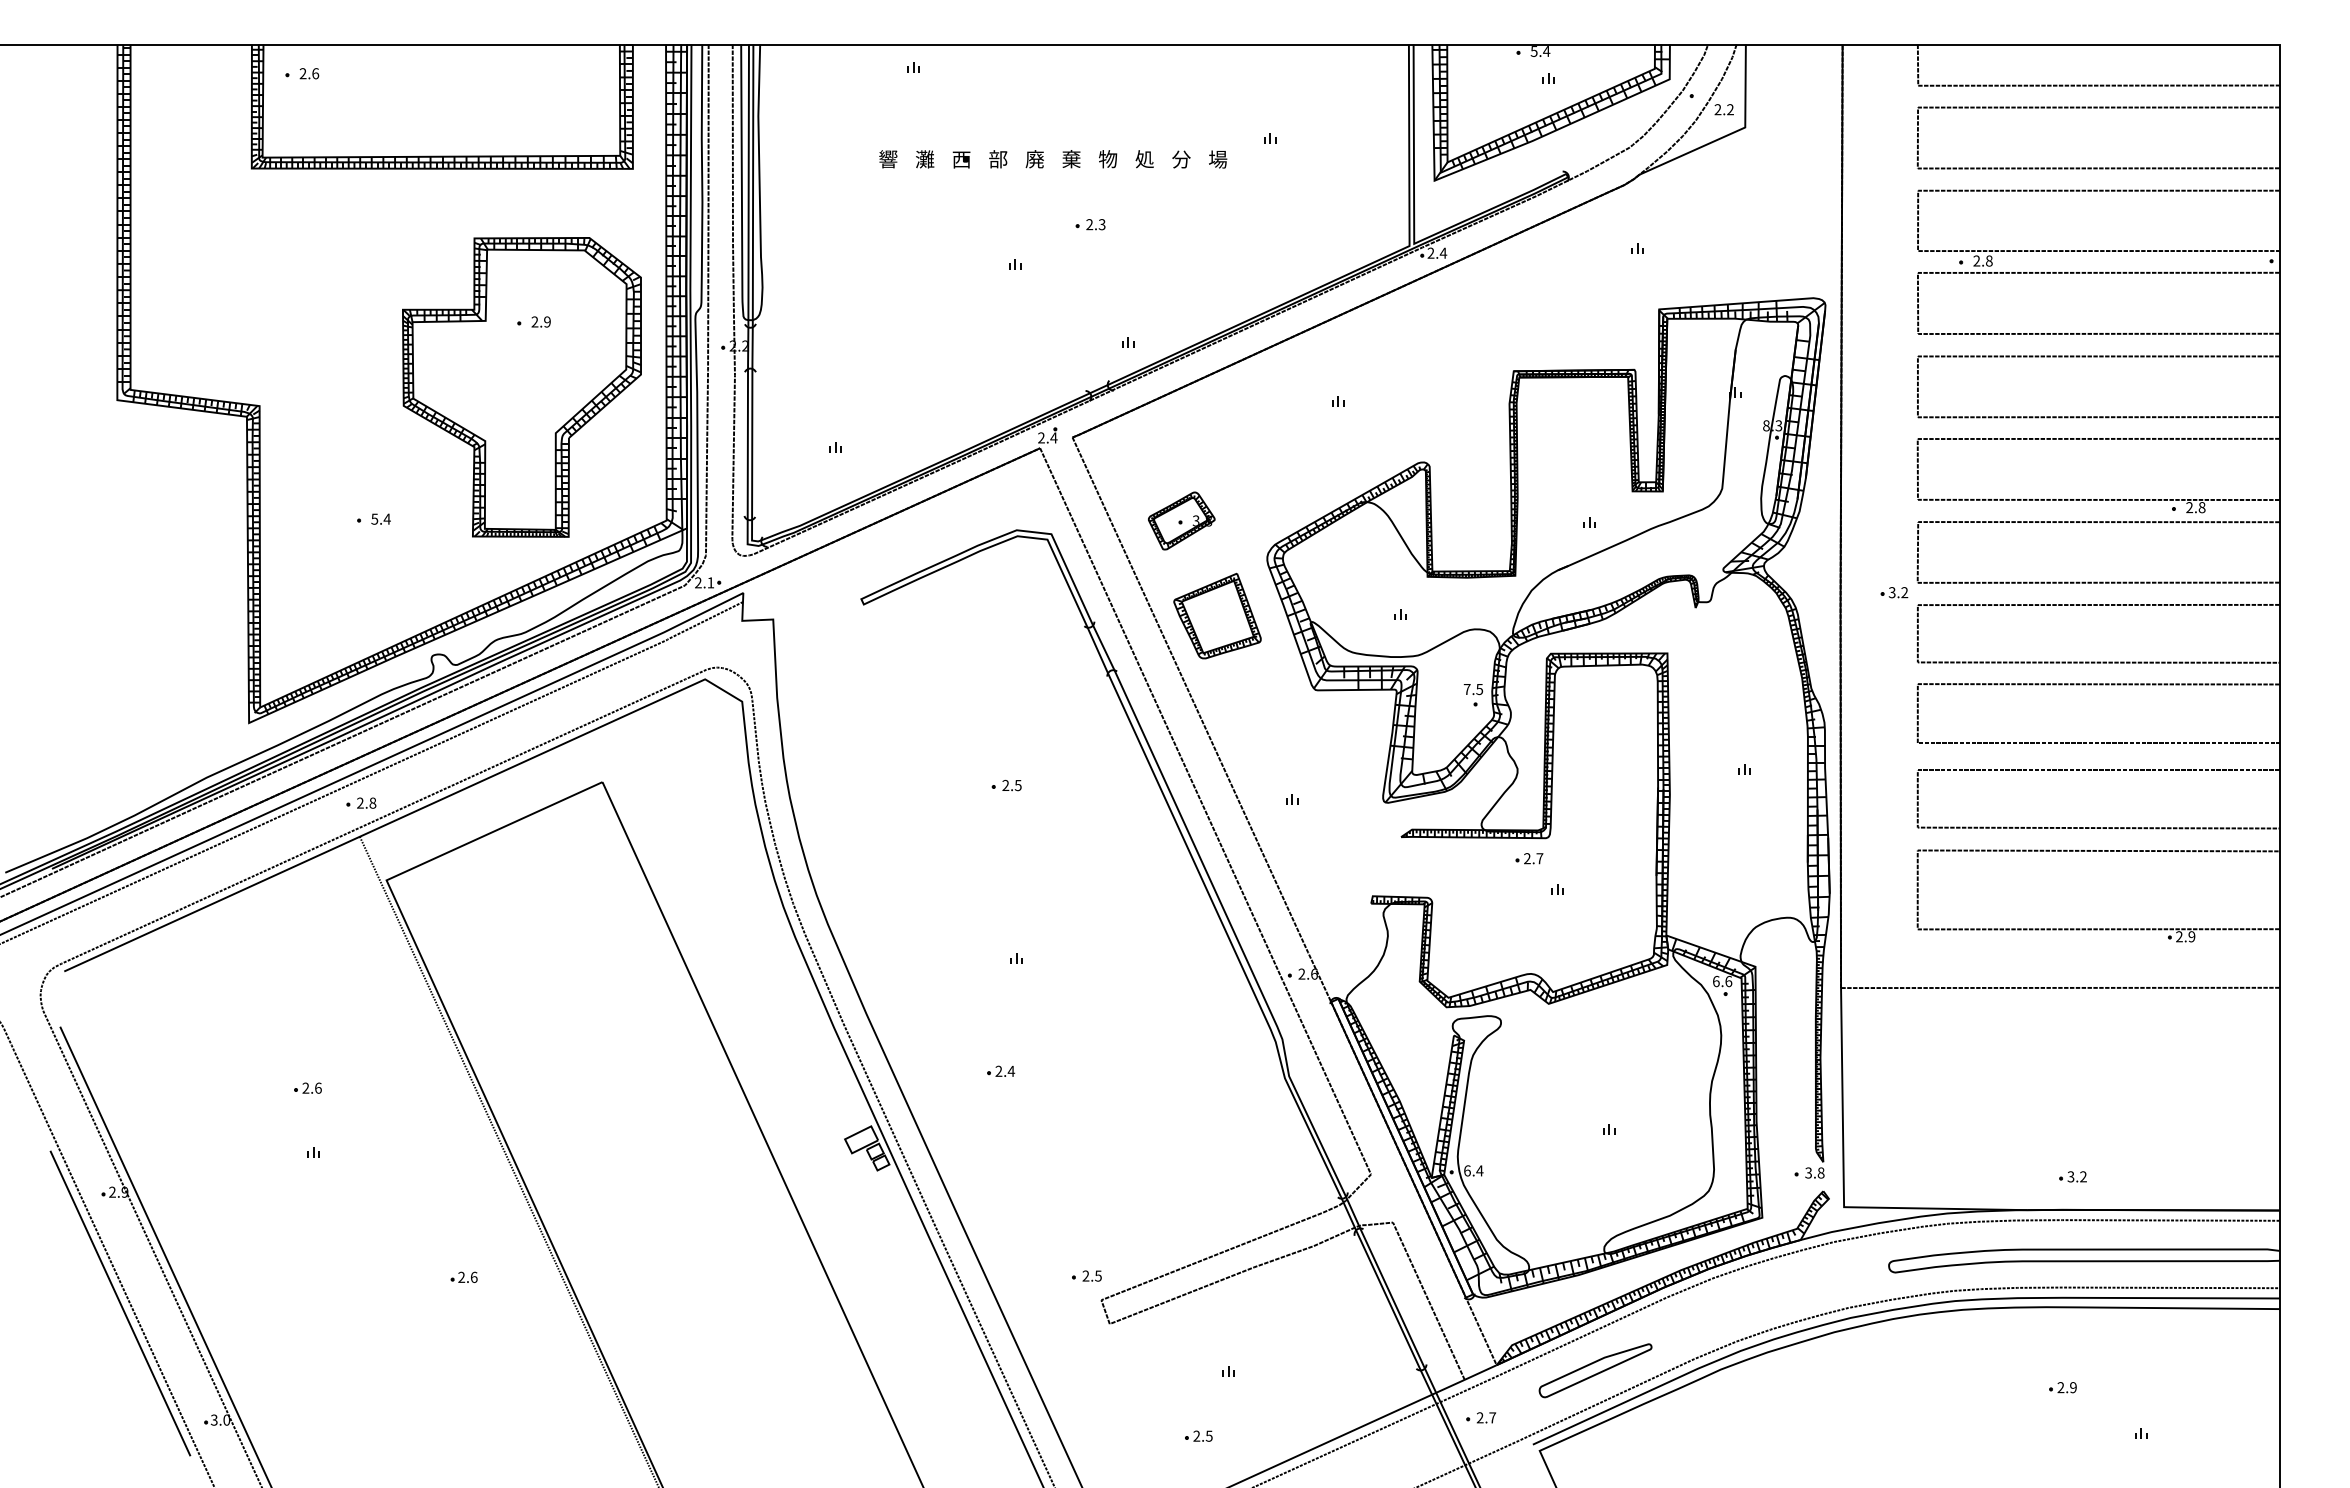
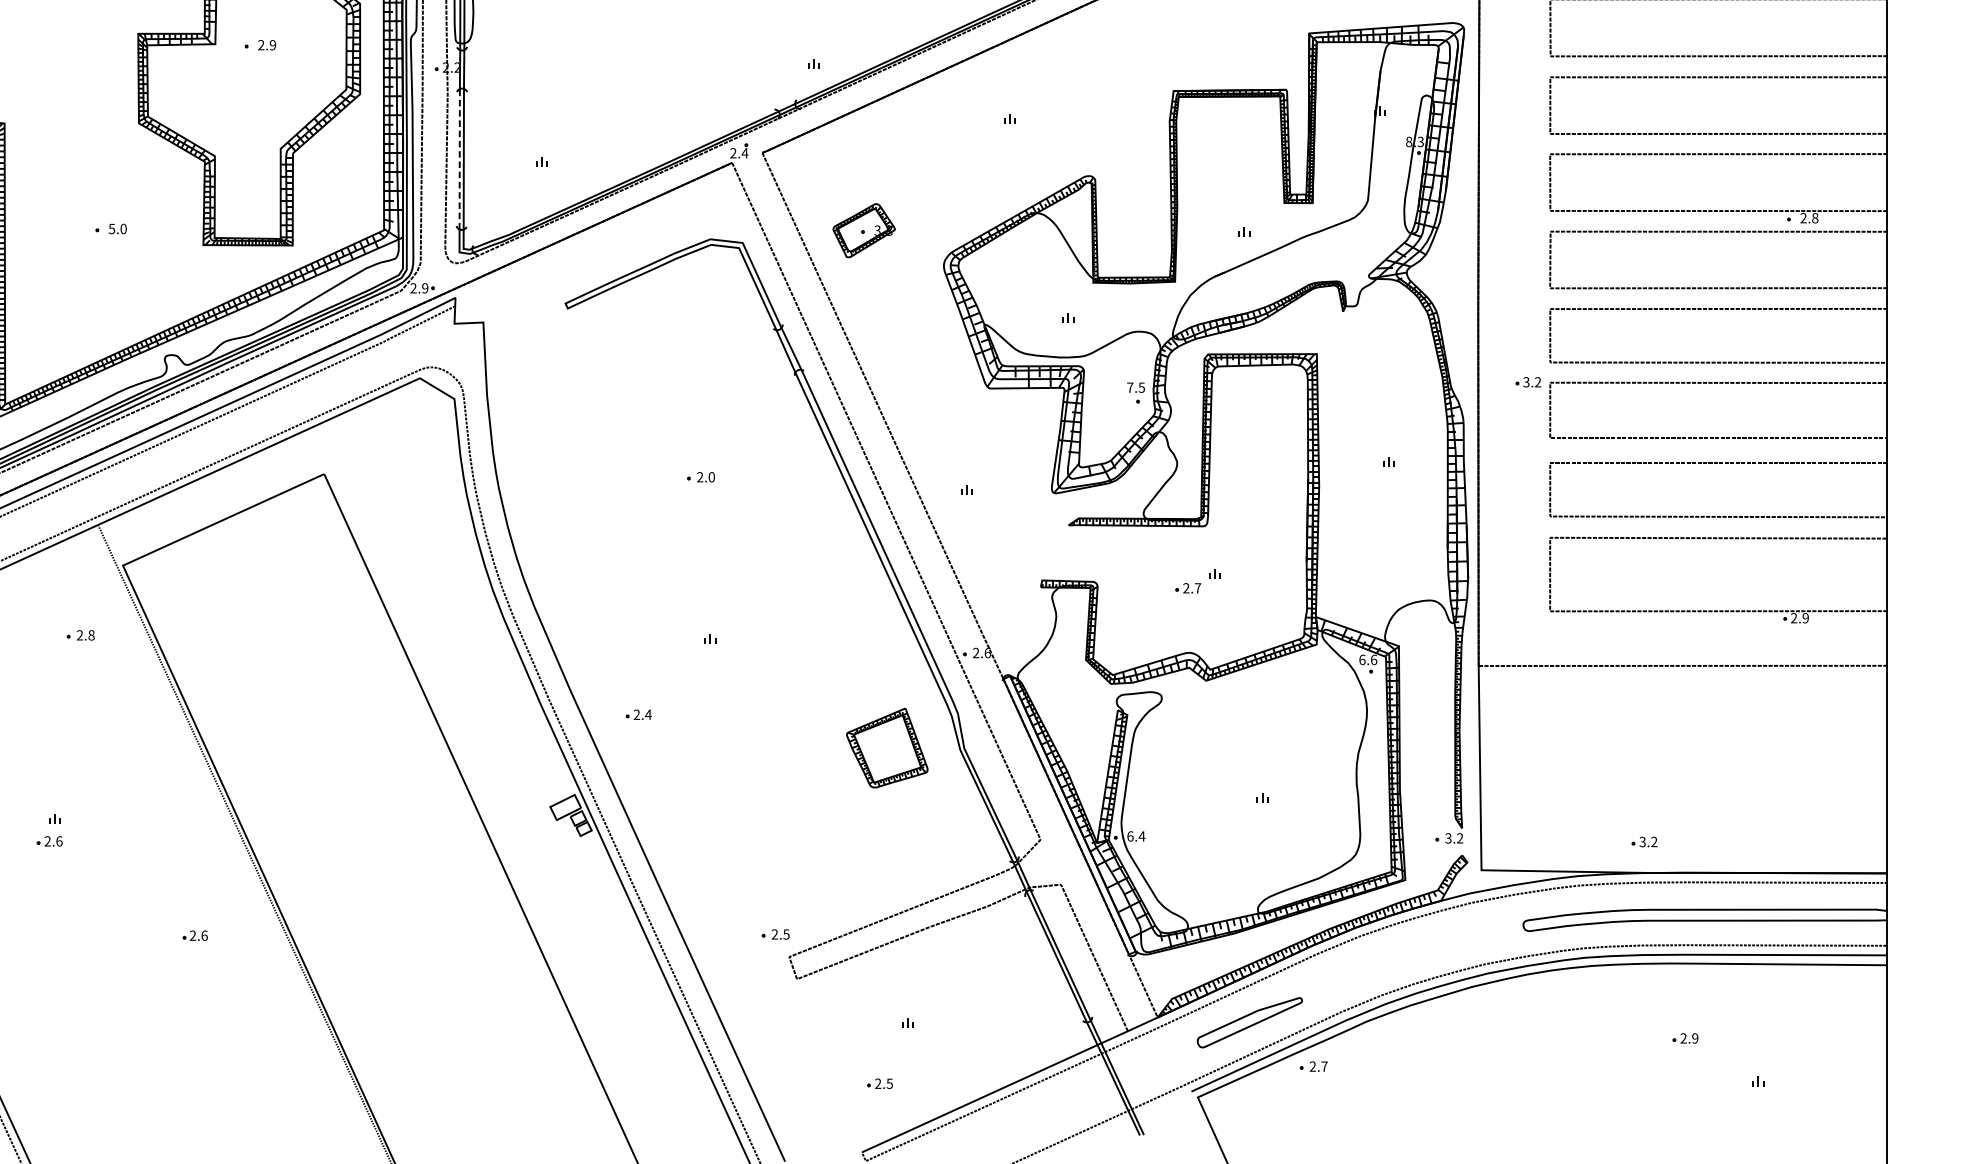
line: (747, 444) -> (459, 159), solid -> dashed
text: (386, 518) -> (122, 228), 5.4 -> 5.0
text: (710, 582) -> (424, 288), 2.1 -> 2.9
part: (1894, 592) -> (1528, 382), moved
part: (1217, 615) -> (887, 747), moved
text: (1017, 784) -> (711, 476), 2.5 -> 2.0
part: (361, 802) -> (80, 634), moved
part: (1529, 858) -> (1188, 588), moved
part: (1001, 1070) -> (639, 713), moved
part: (307, 1087) -> (49, 840), moved
text: (1820, 1172) -> (1459, 837), 3.8 -> 3.2
part: (2072, 1176) -> (1644, 841), moved
part: (1481, 1417) -> (1314, 1066), moved

